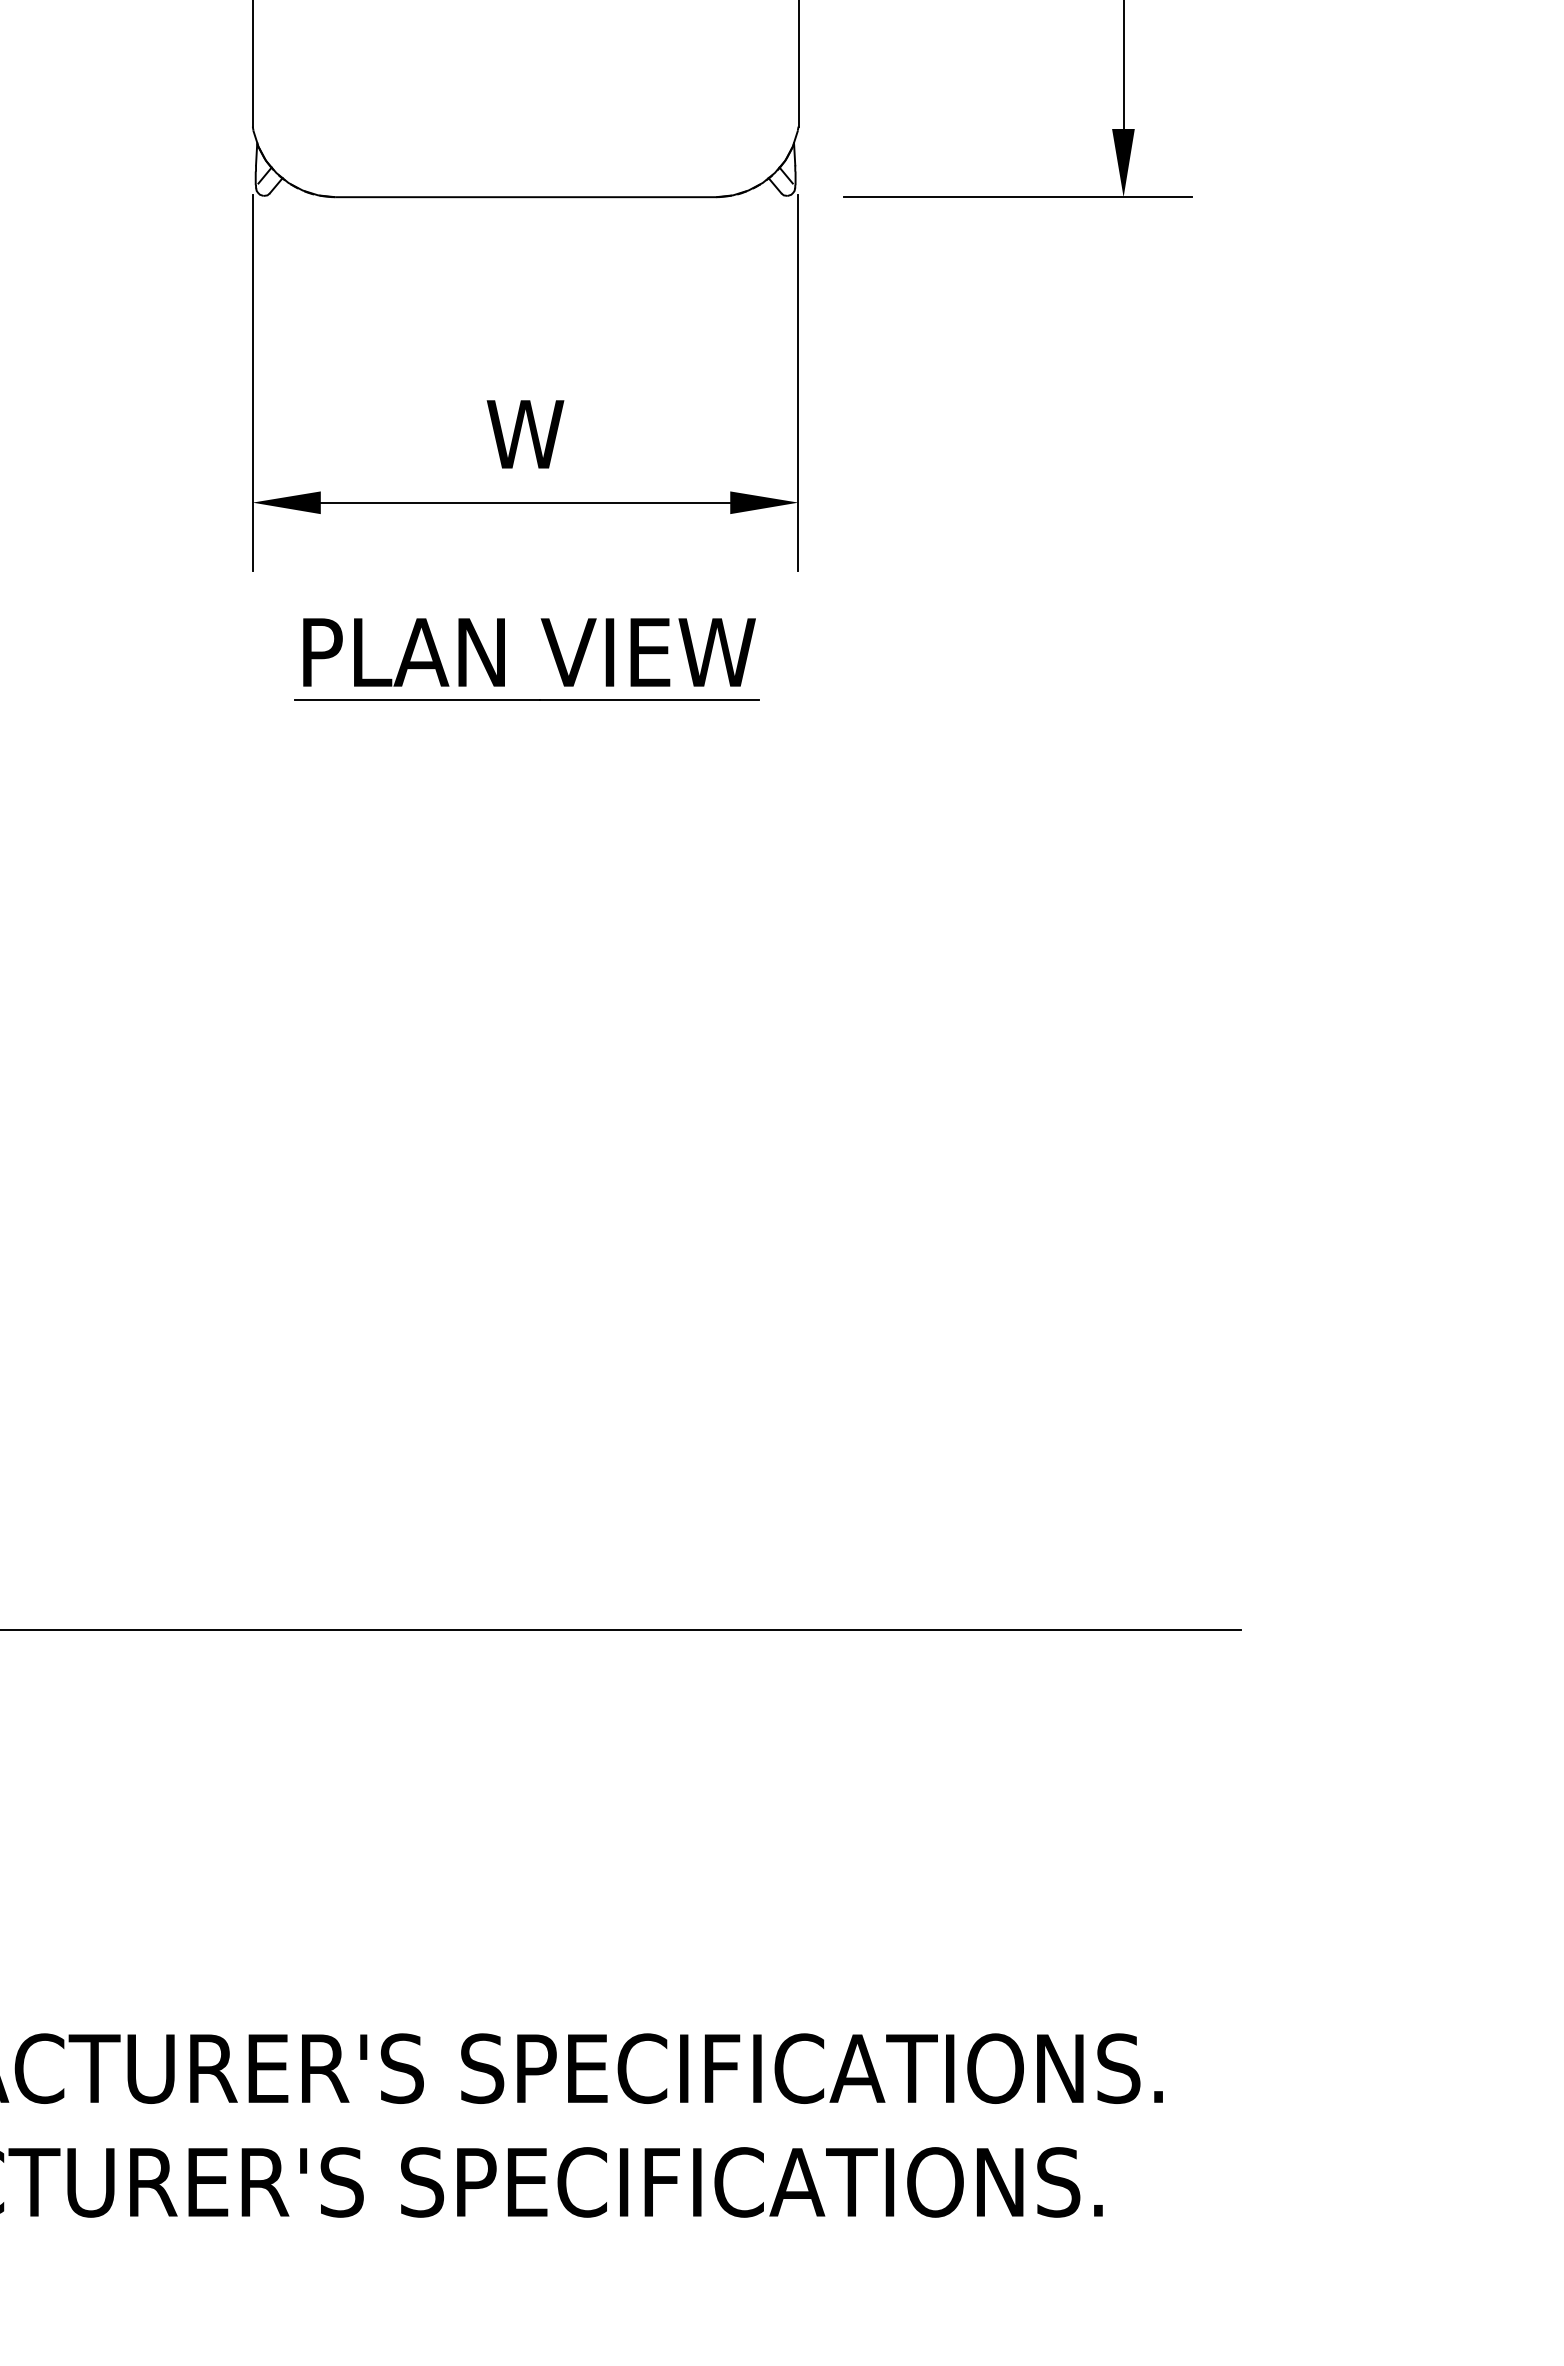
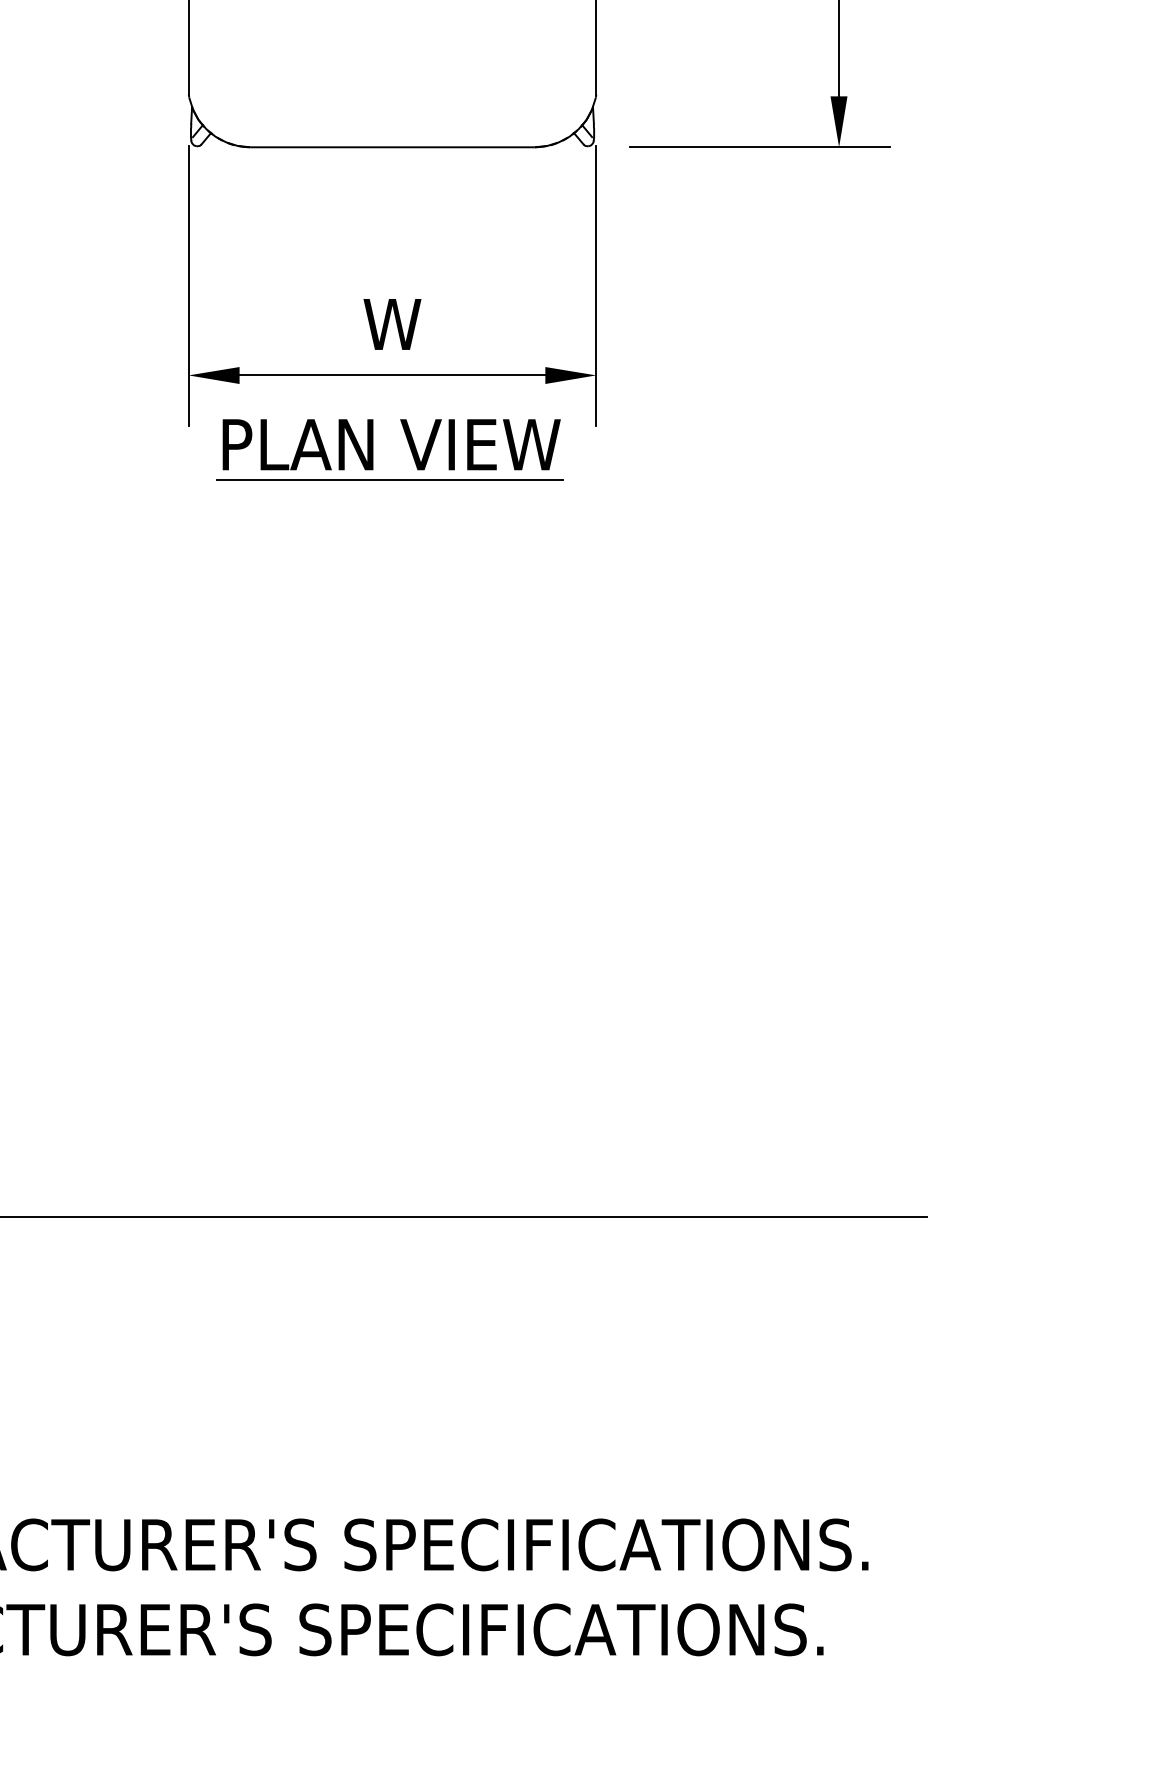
part: (504, 659) -> (373, 449), moved

